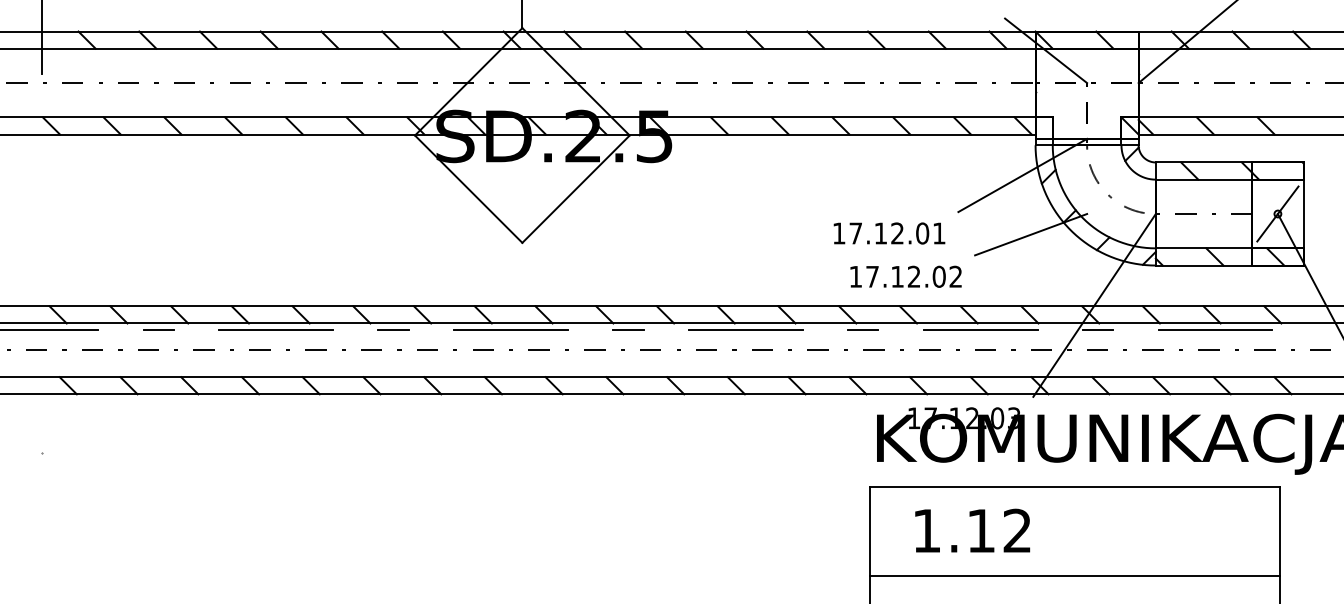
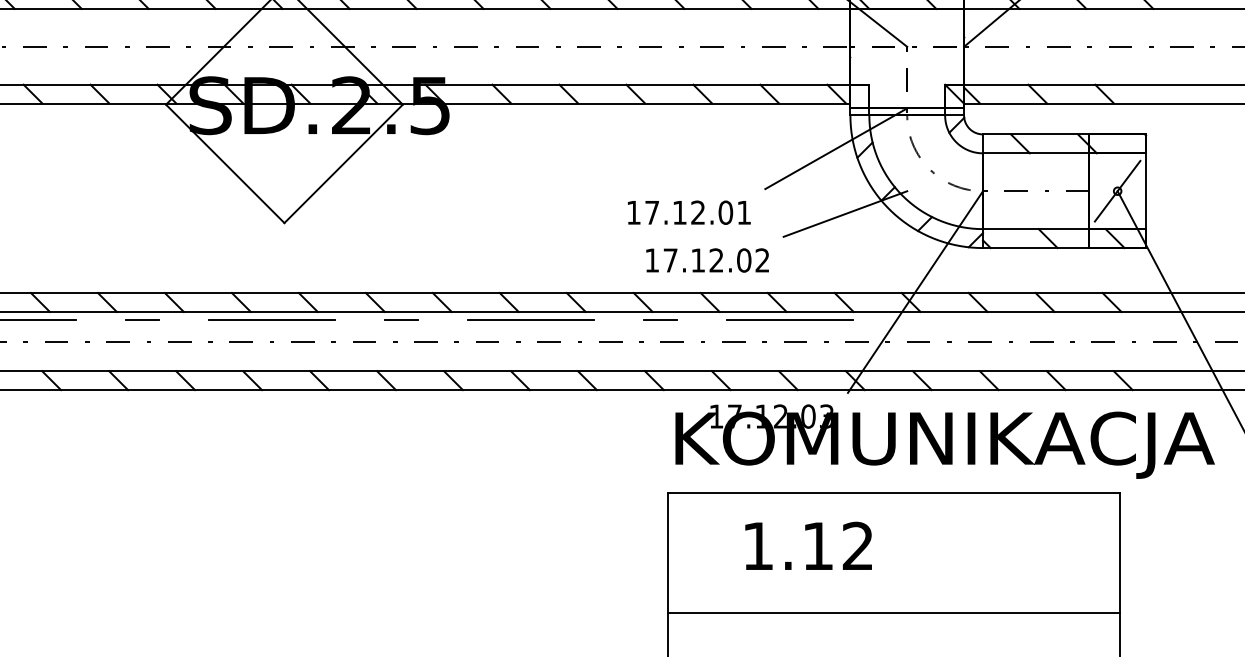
line: (1097, 330) -> (918, 319), removed
line: (1215, 330) -> (1048, 319), removed
text: (972, 530) -> (808, 545), moved
line: (1075, 575) -> (894, 613), moved

